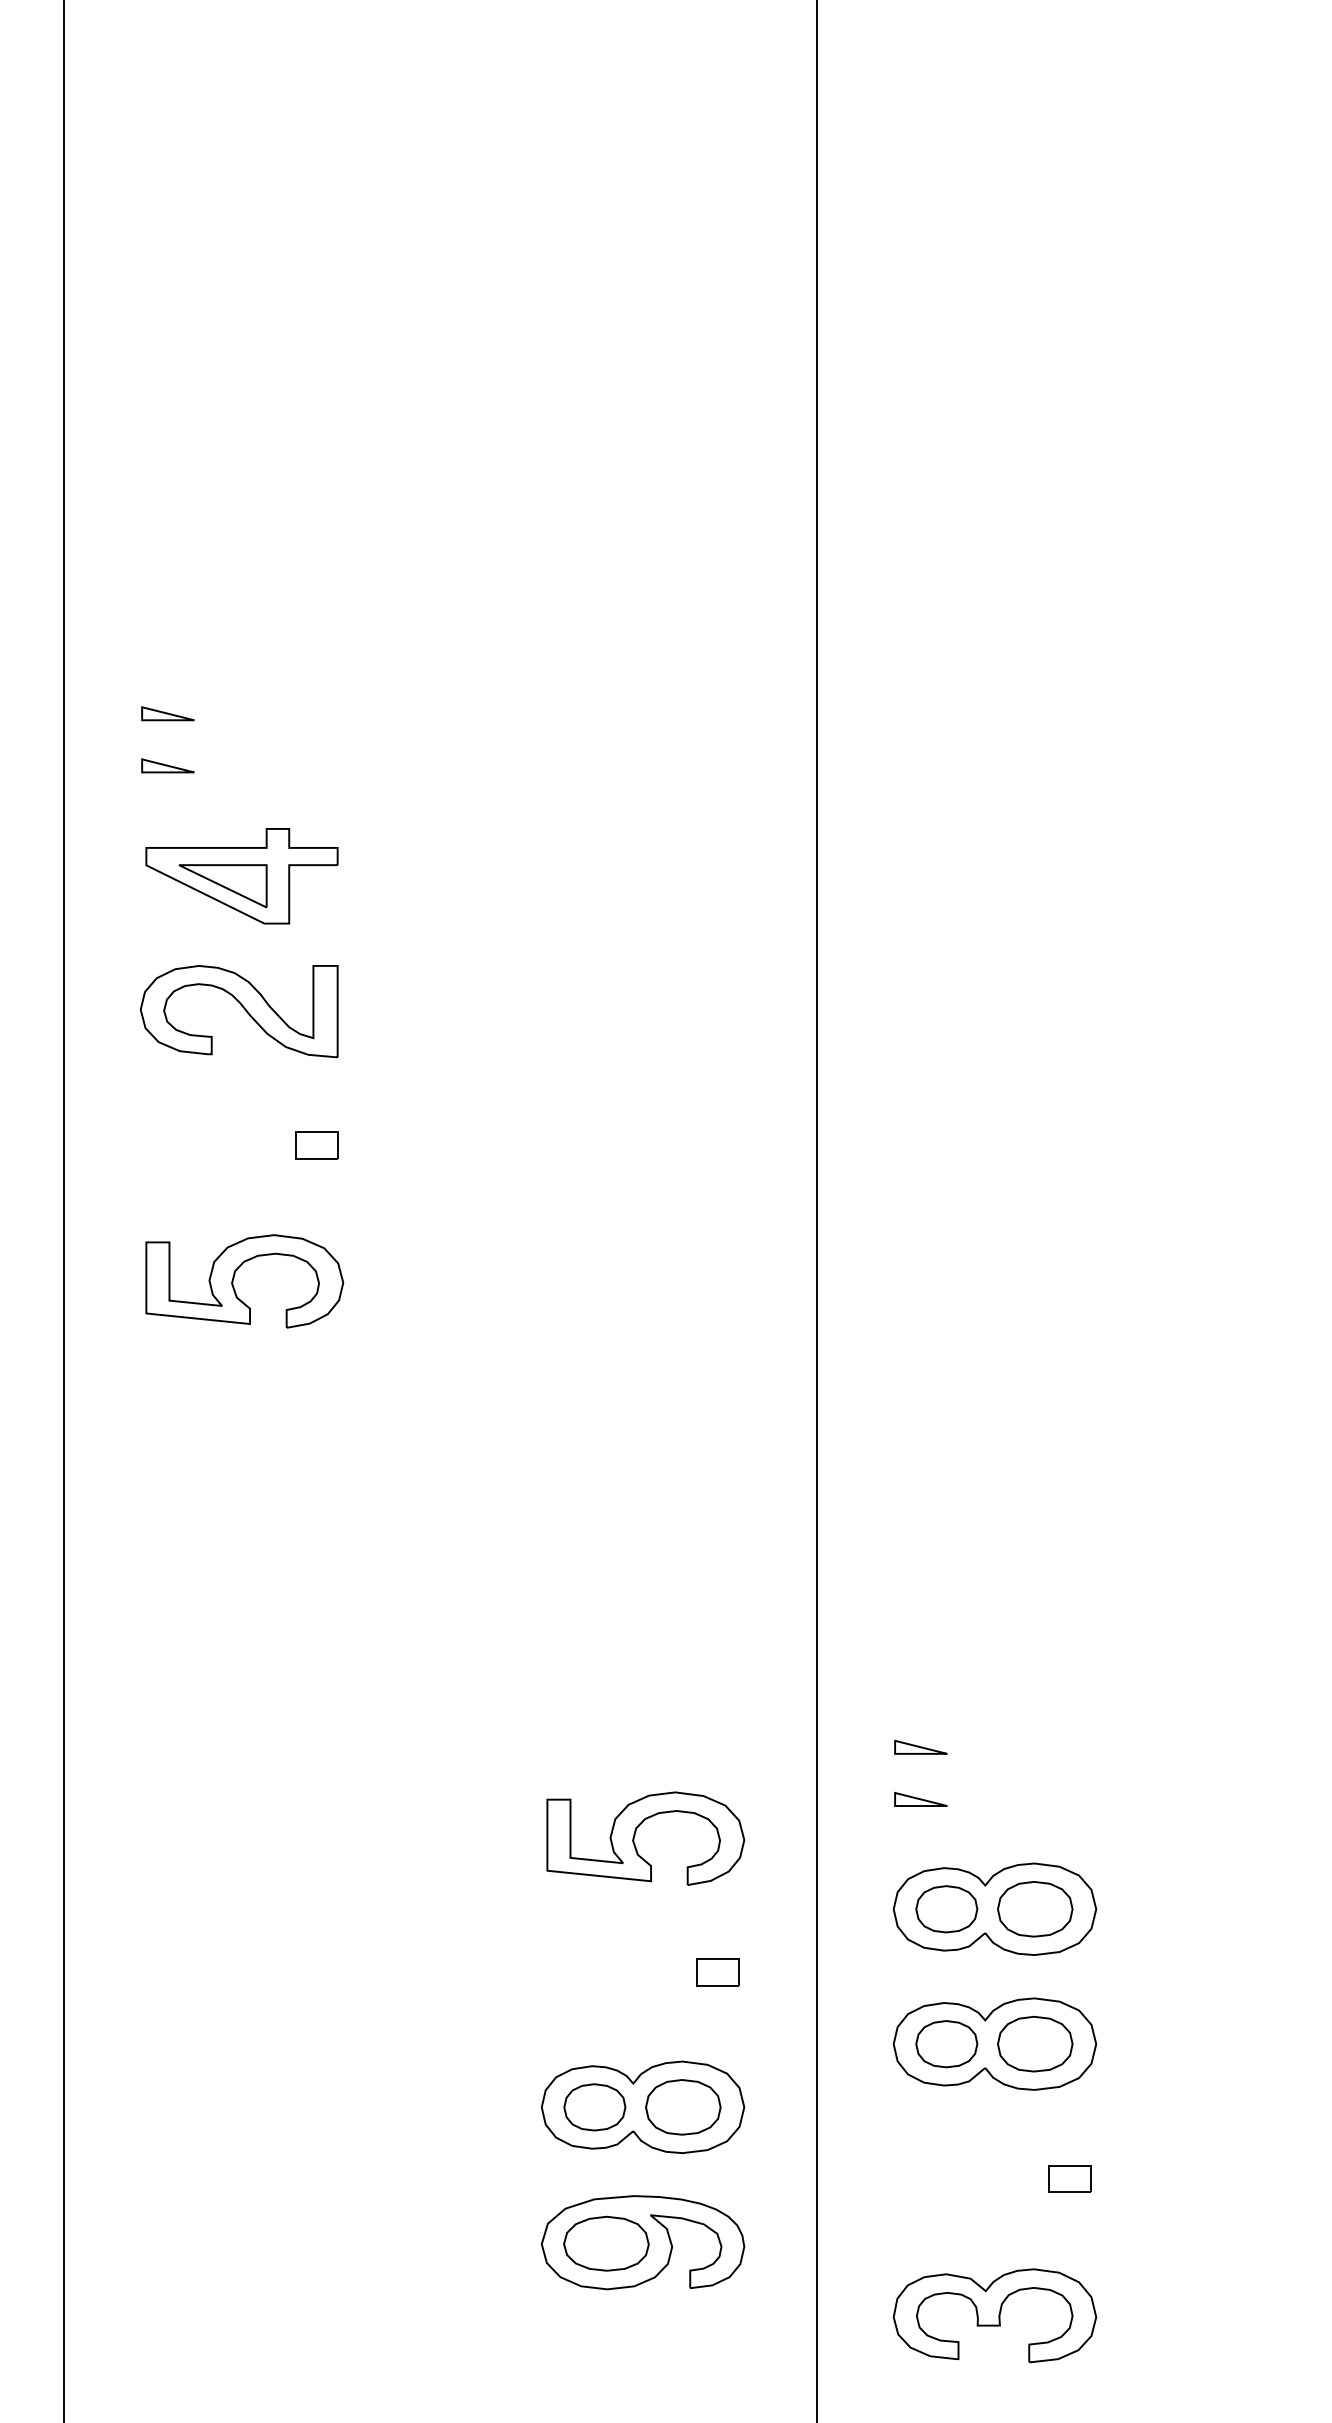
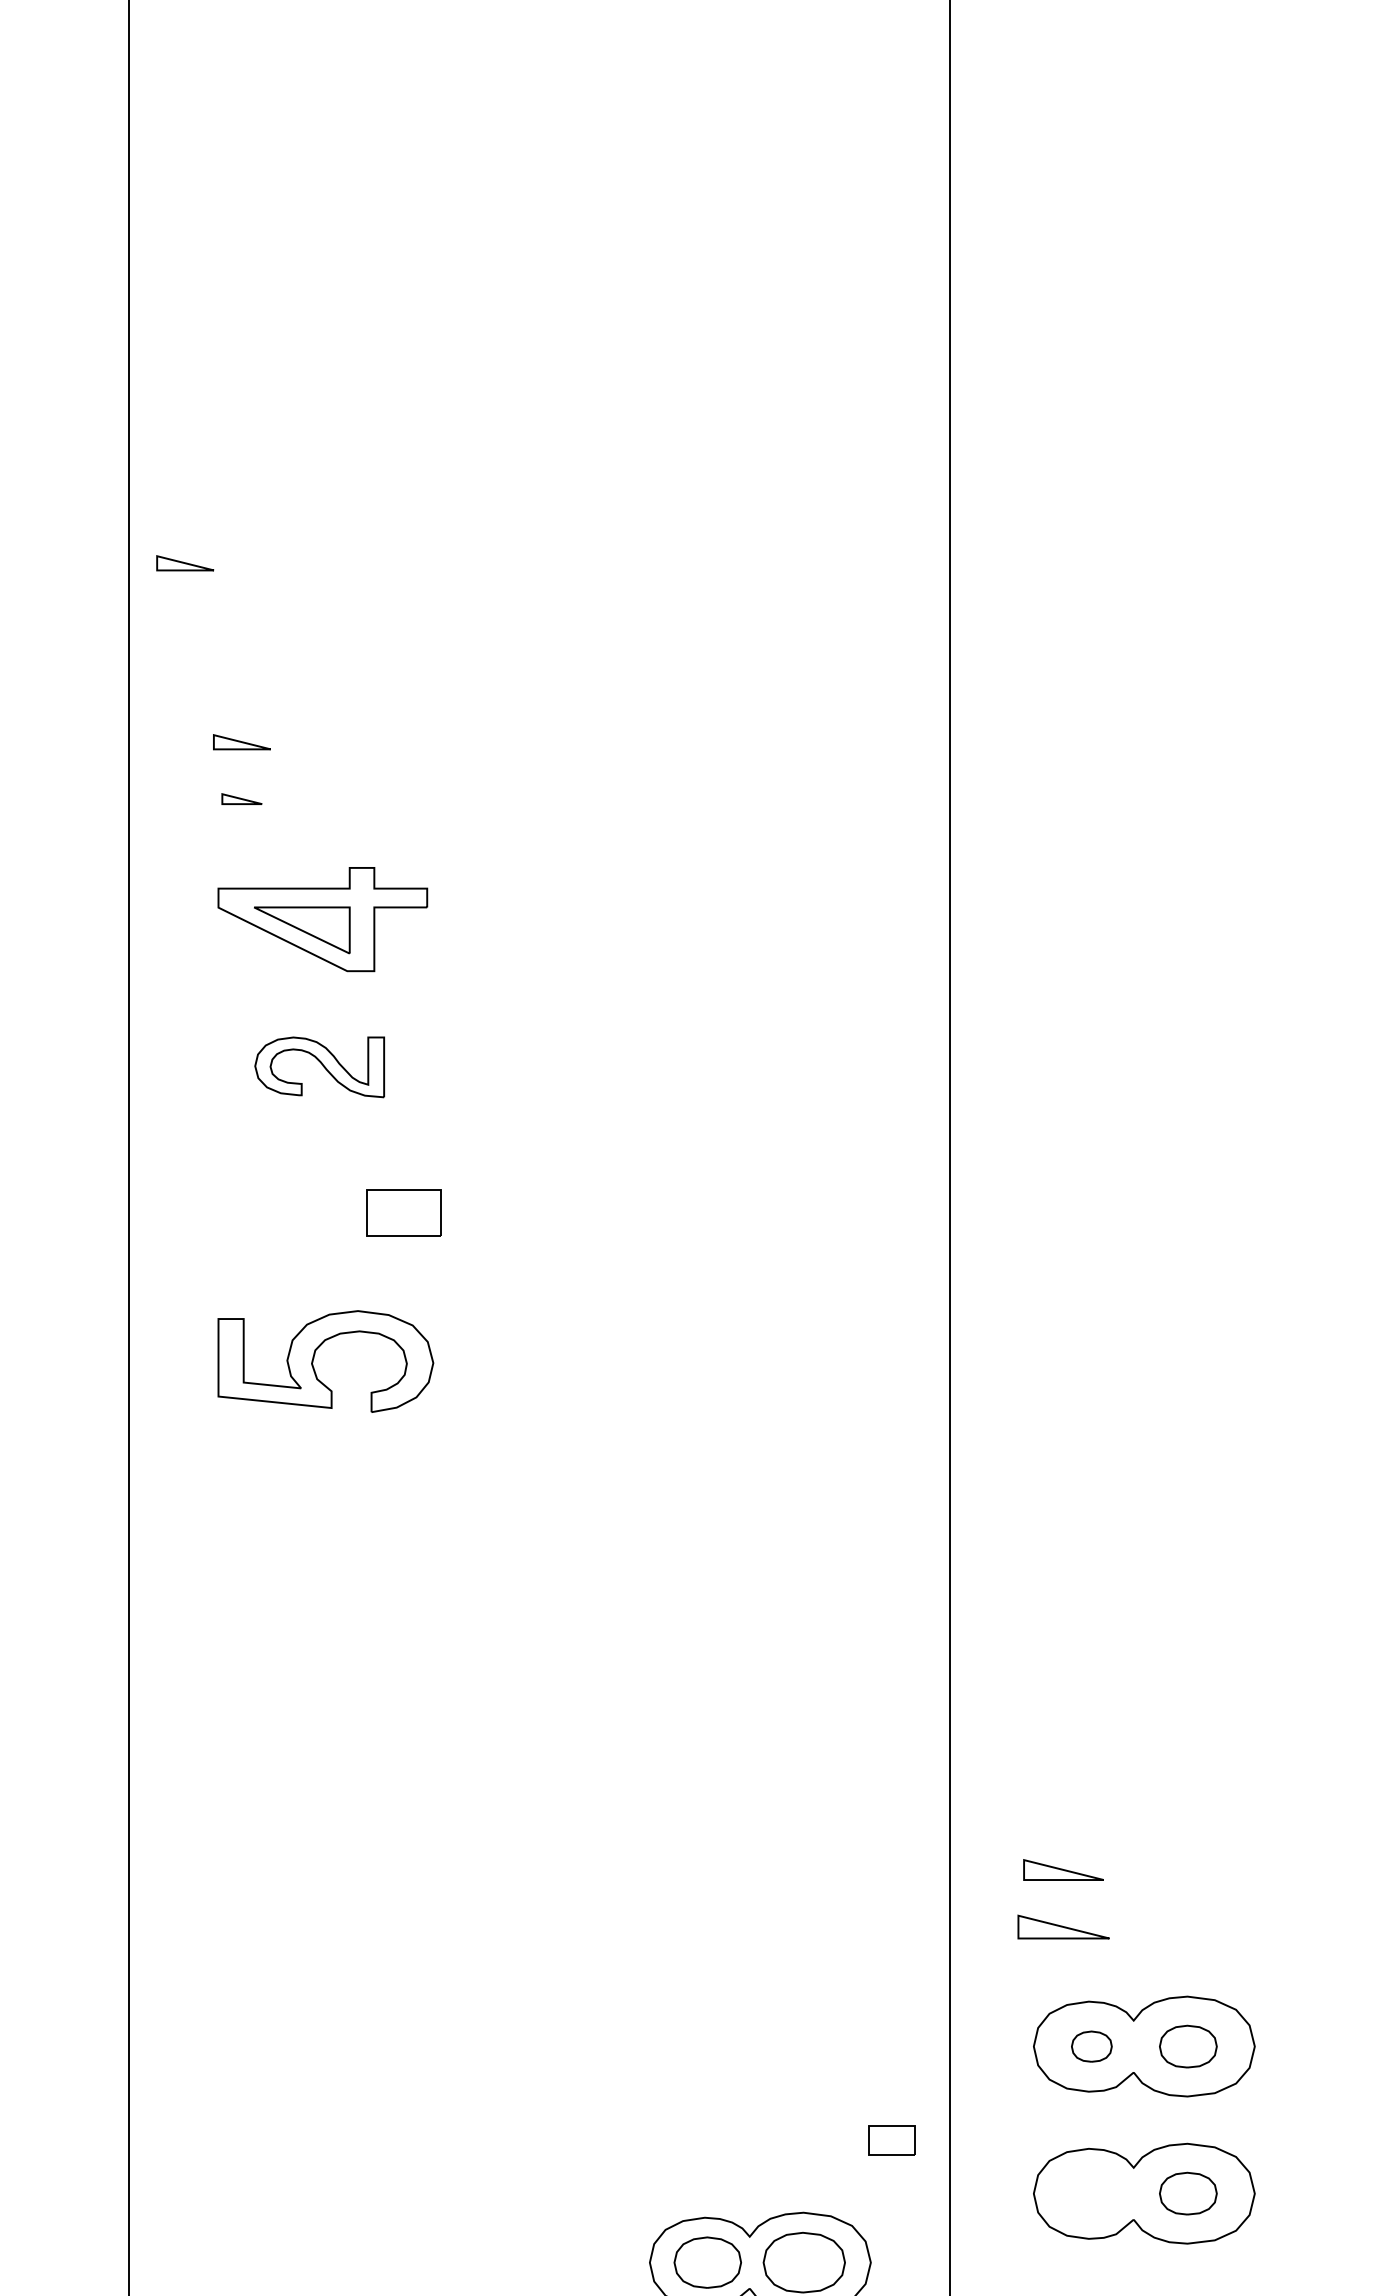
part: (115, 549) -> (184, 563), added
part: (167, 765) -> (241, 798), size x0.7
part: (238, 1011) -> (319, 1067), size x0.6
part: (316, 1145) -> (404, 1213), size x1.6
part: (920, 1746) -> (1063, 1868), size x1.4
part: (920, 1798) -> (1063, 1925), size x1.6
part: (635, 1835) -> (752, 1966), removed
part: (946, 1909) -> (1091, 2046), size x0.6
part: (1035, 1909) -> (1188, 2046), size x0.7
part: (717, 1972) -> (891, 2140), moved
part: (1035, 2043) -> (1188, 2193), size x0.7
part: (946, 2044) -> (1091, 2194), removed

